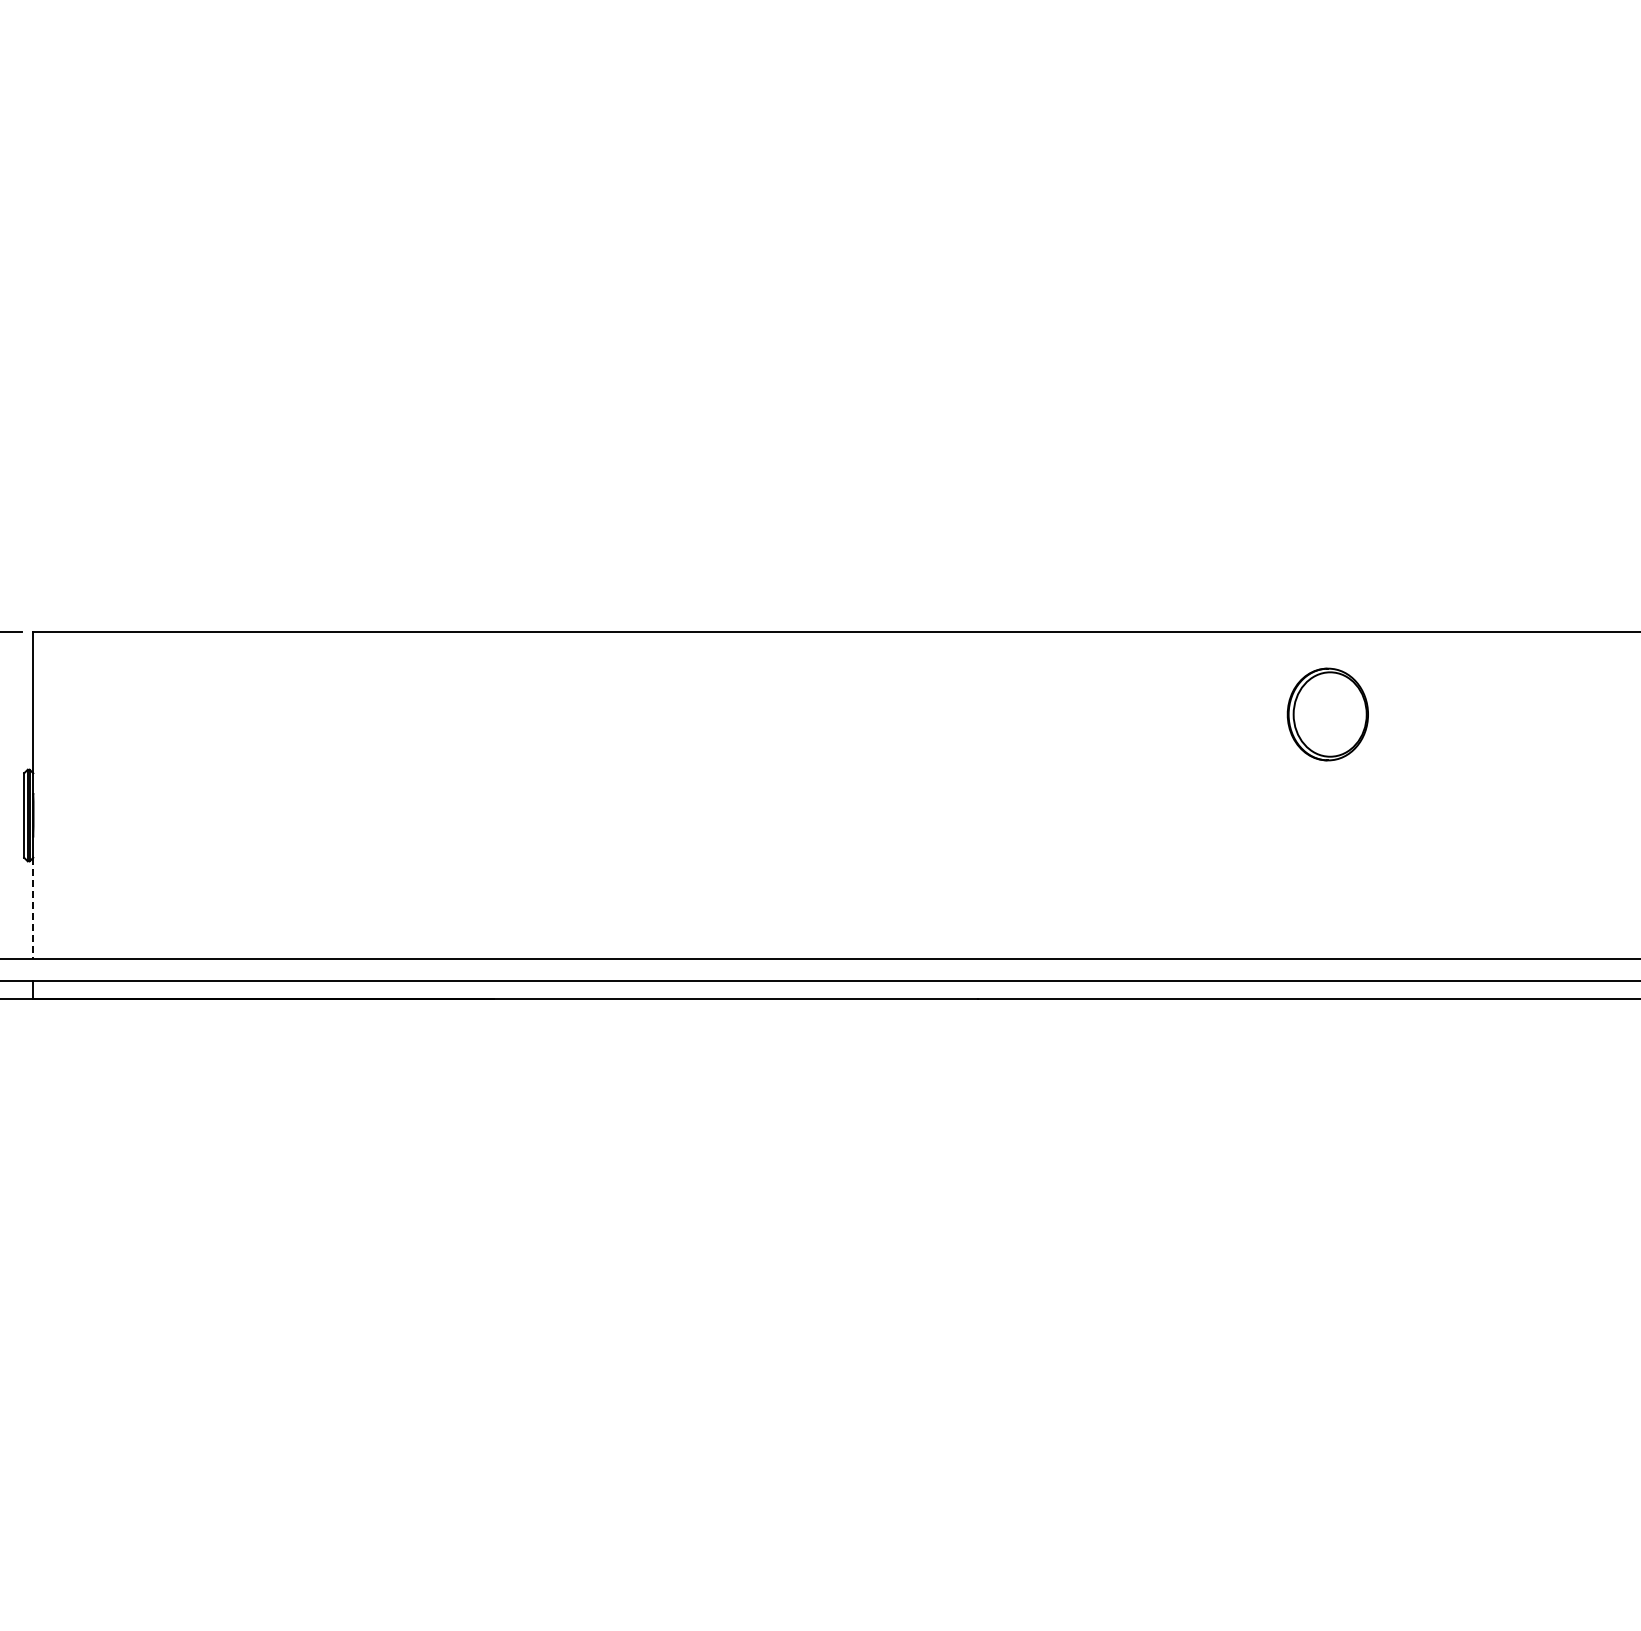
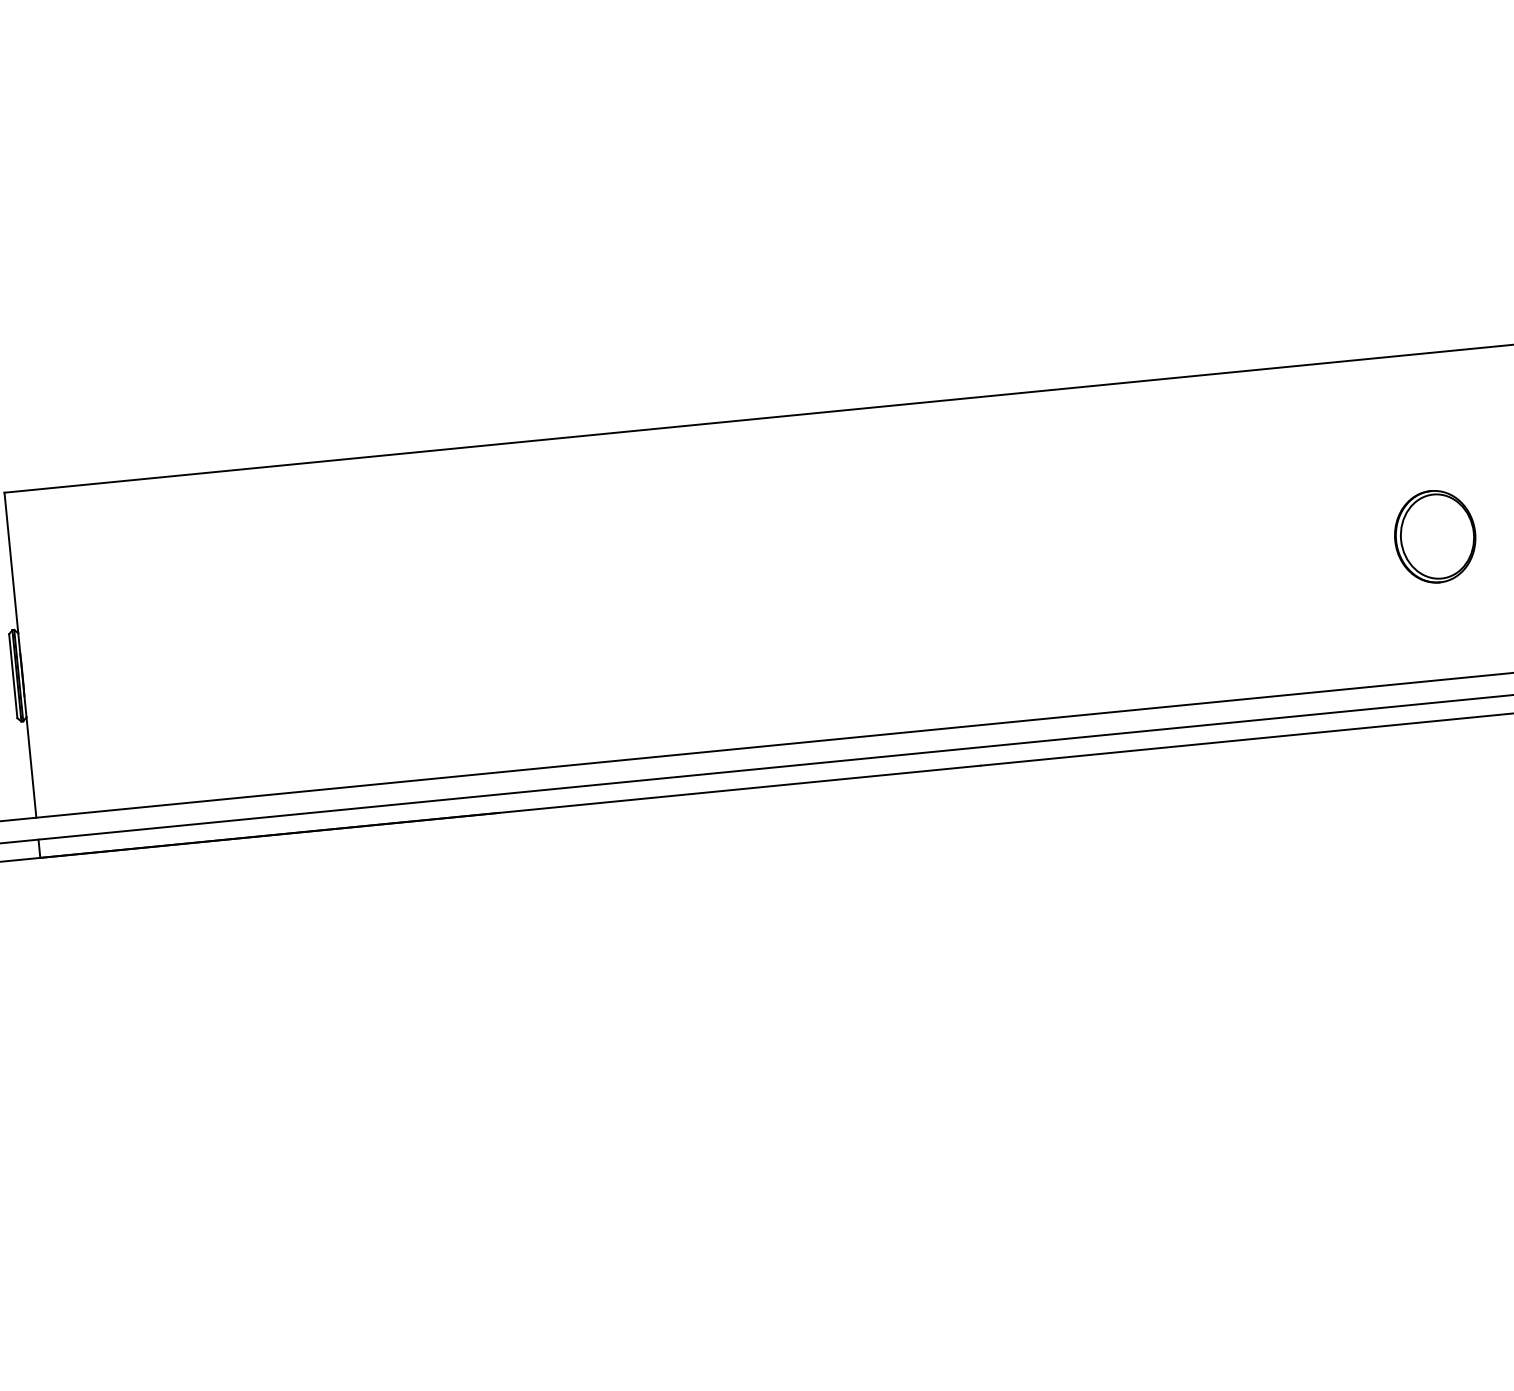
part: (1327, 714) -> (1434, 536), moved
line: (33, 908) -> (31, 767), dashed -> solid

